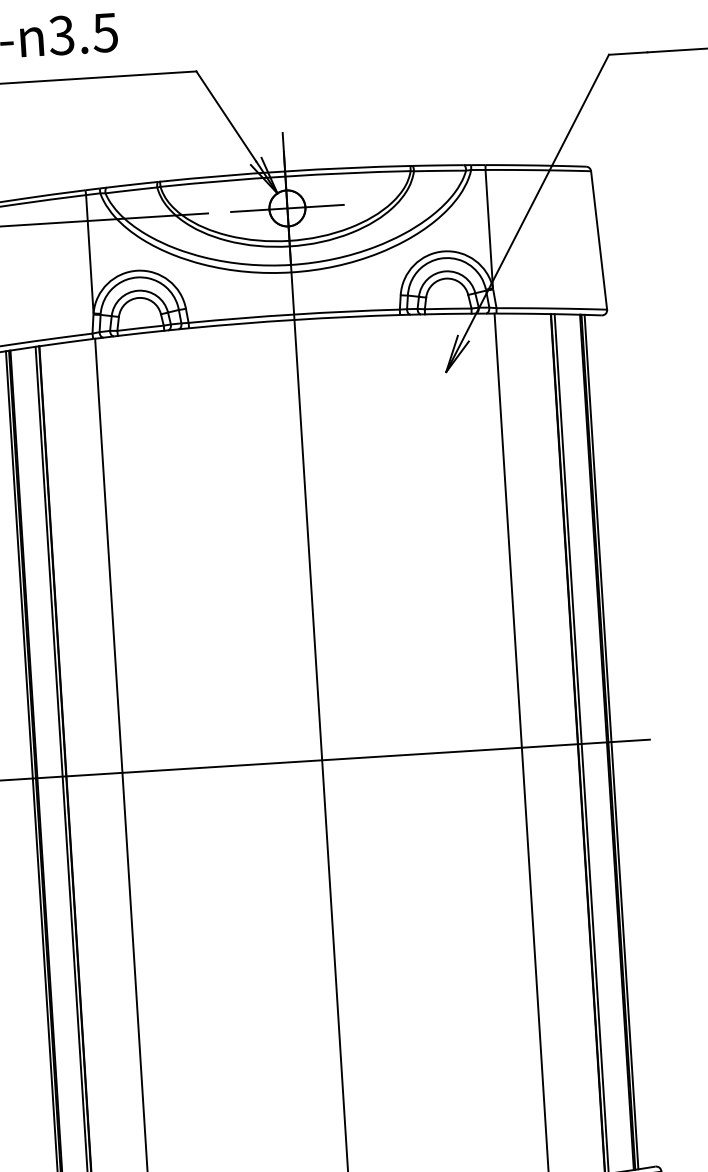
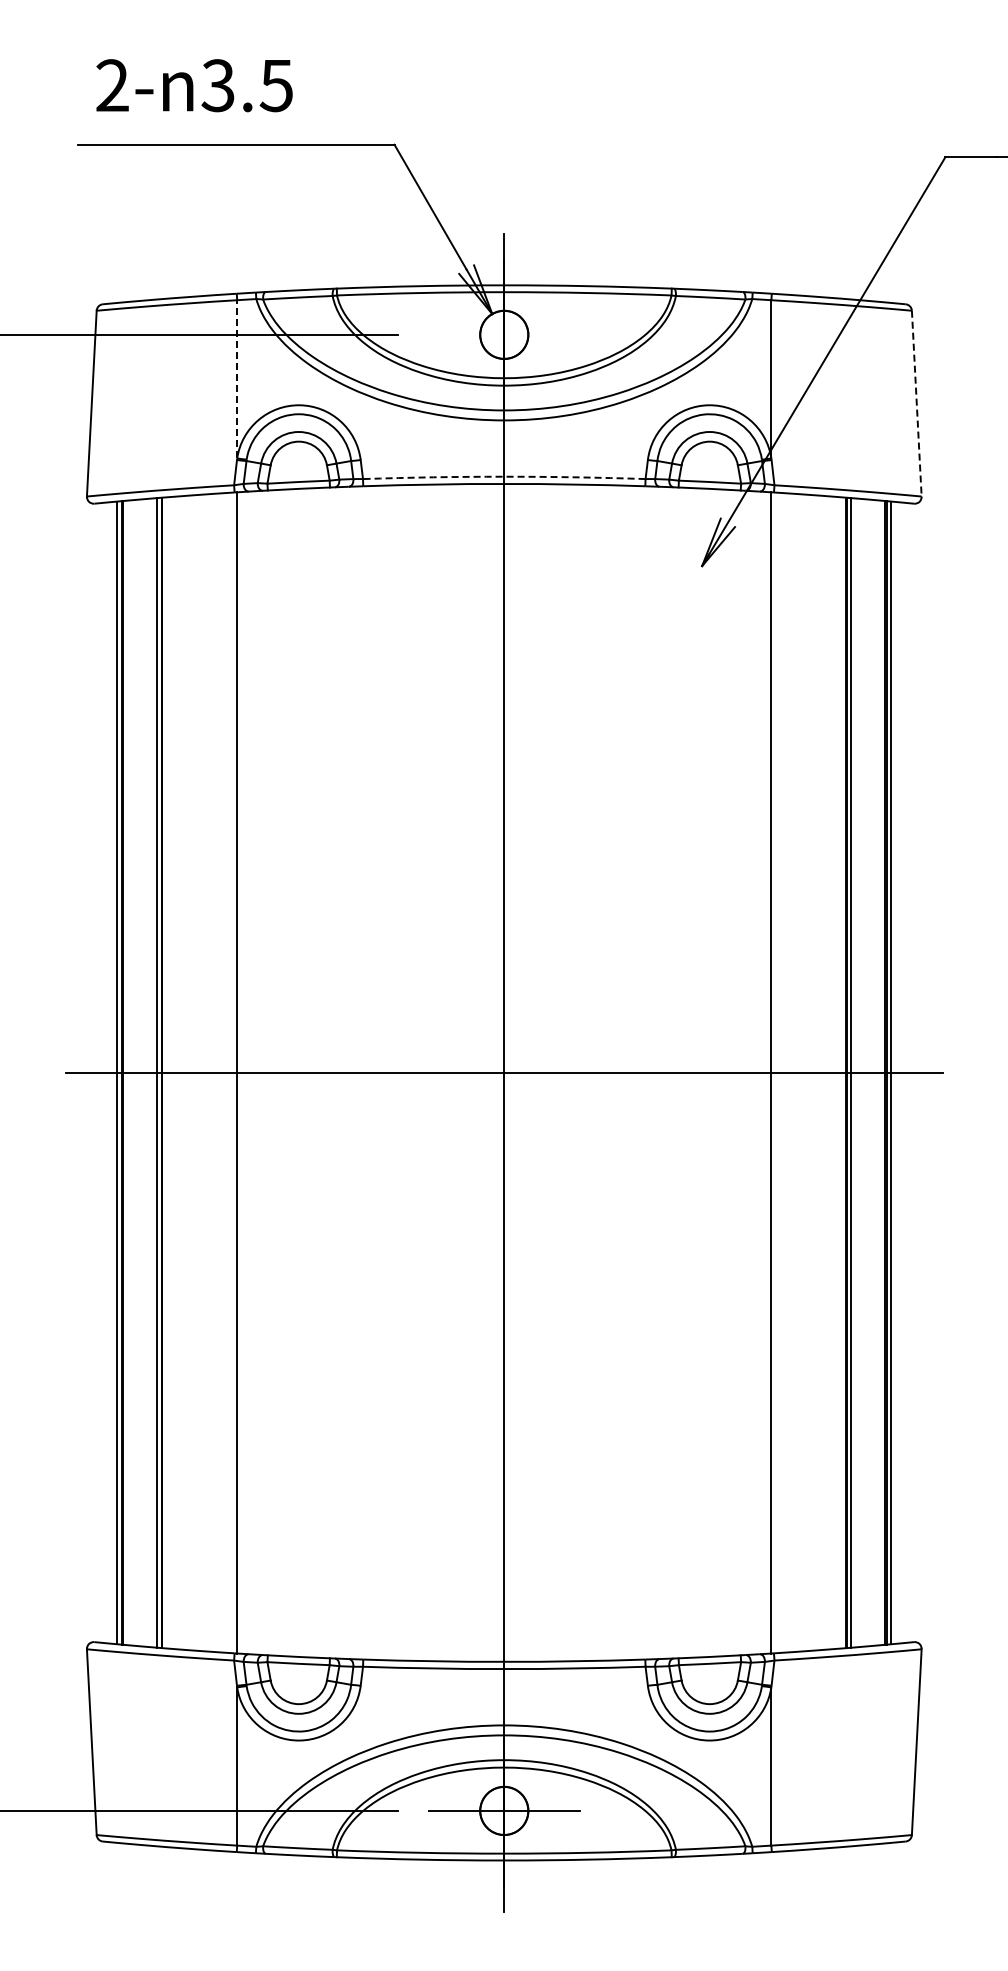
line: (286, 208) -> (503, 334), removed
line: (598, 241) -> (916, 404), solid -> dashed
line: (90, 253) -> (237, 378), solid -> dashed
arc: (294, 314) -> (504, 476), solid -> dashed

